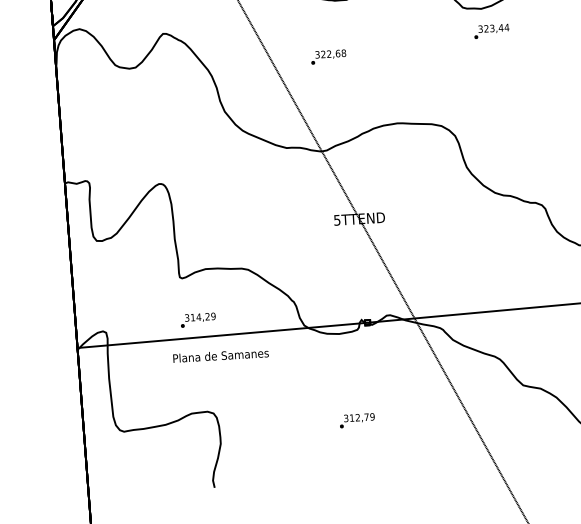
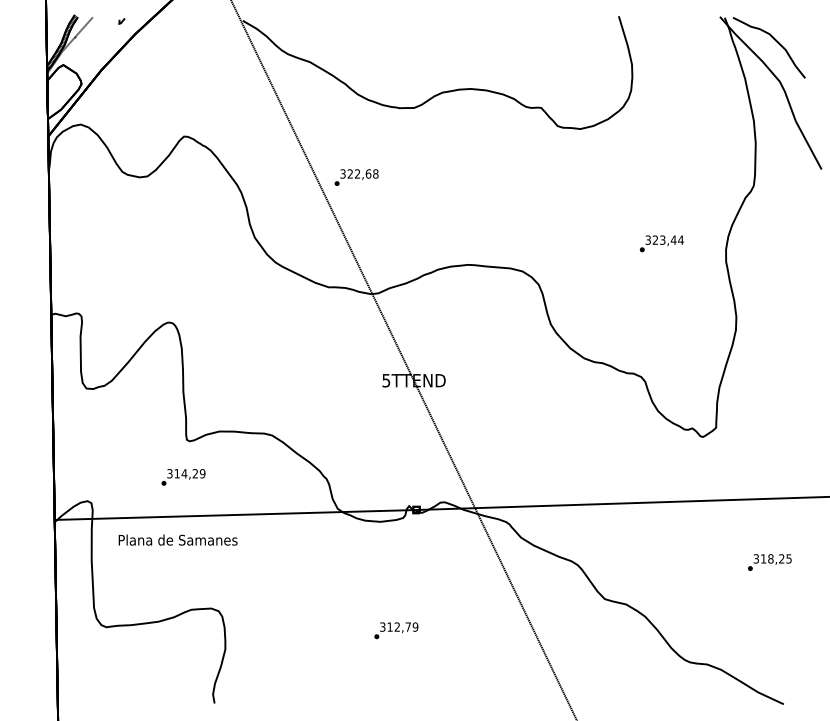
text: (491, 31) -> (661, 243), moved
text: (328, 57) -> (356, 177), moved
text: (198, 320) -> (183, 477), moved
text: (220, 355) -> (177, 539), moved

